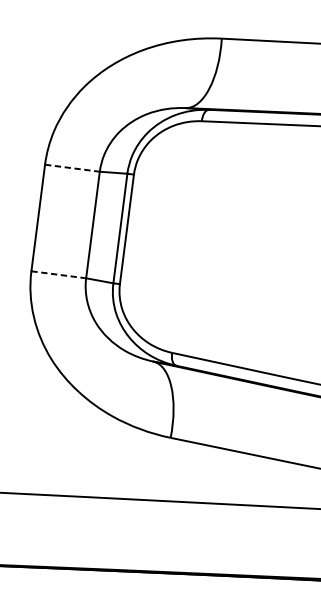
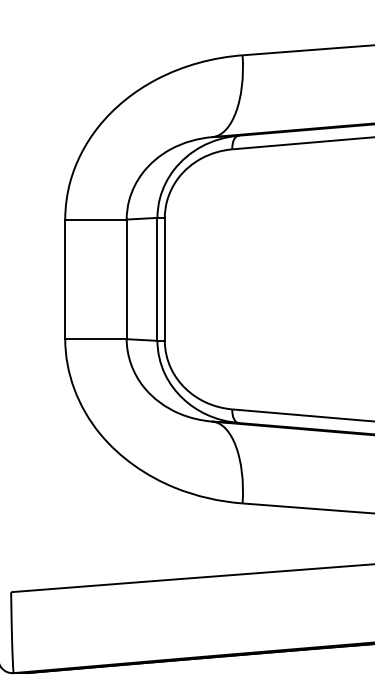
line: (72, 168) -> (95, 219), dashed -> solid
line: (58, 275) -> (95, 339), dashed -> solid

